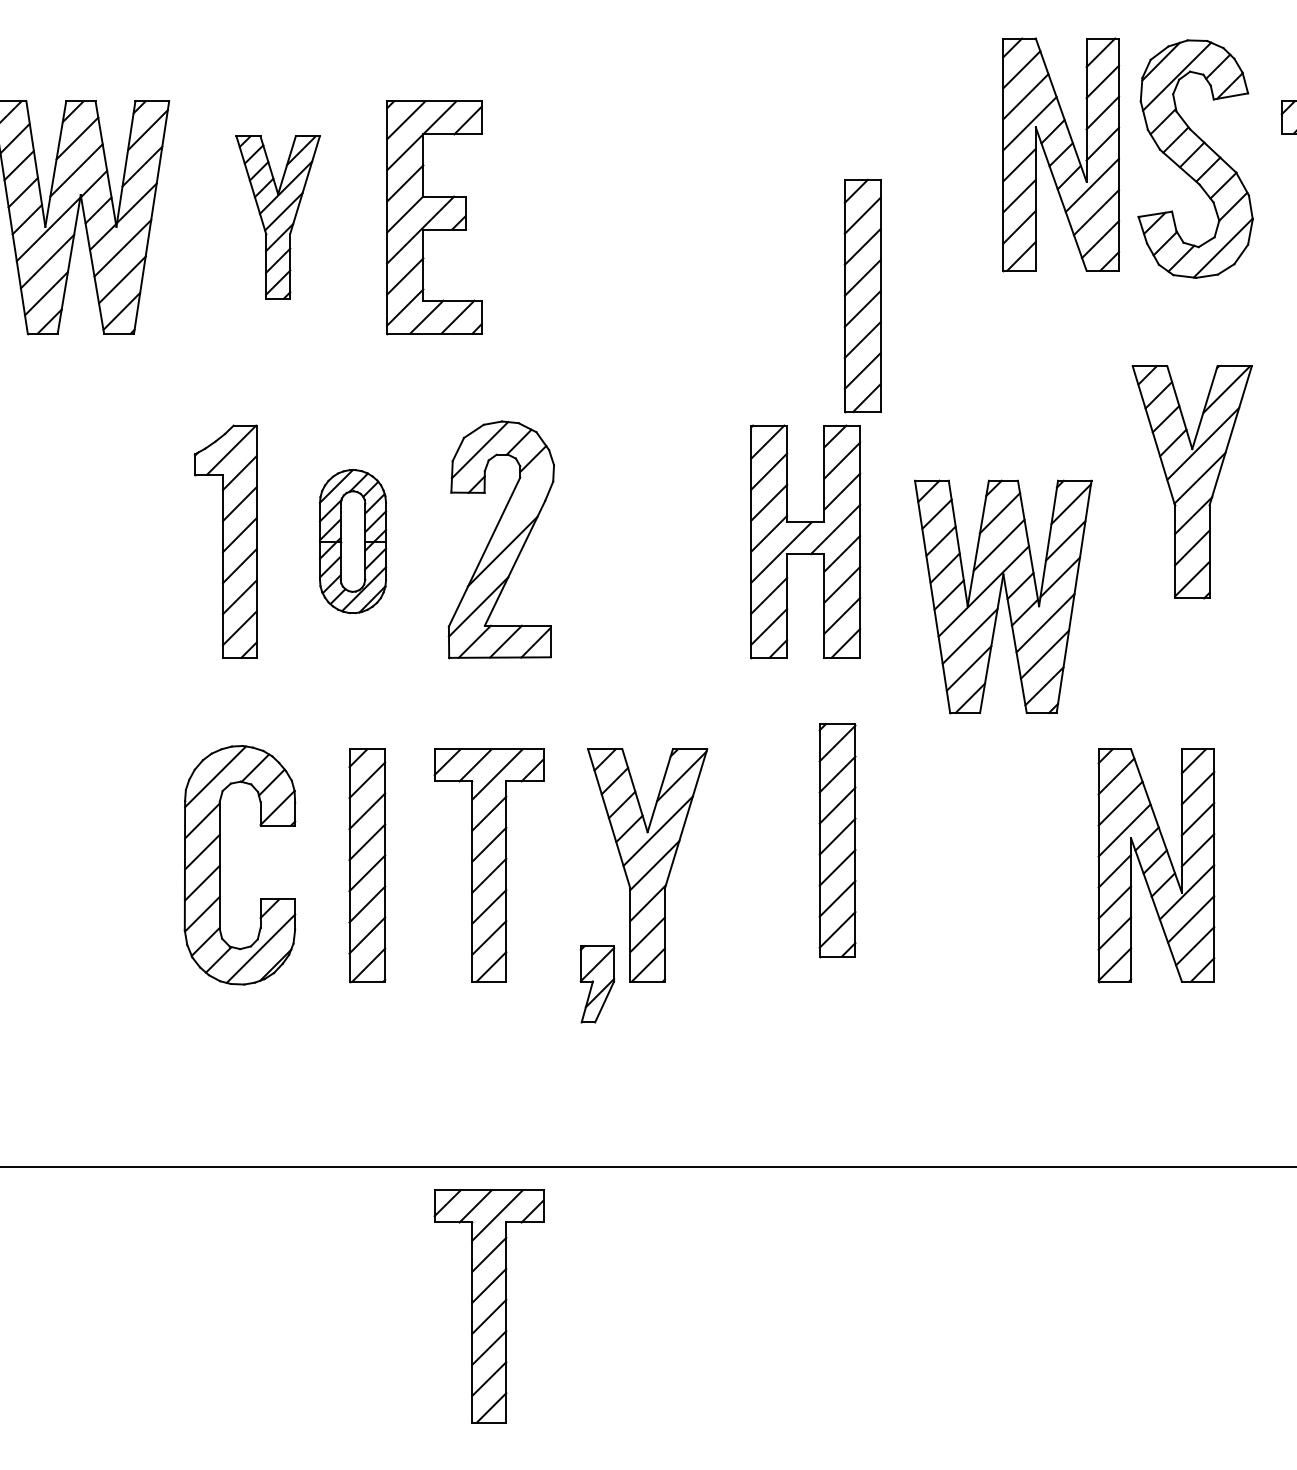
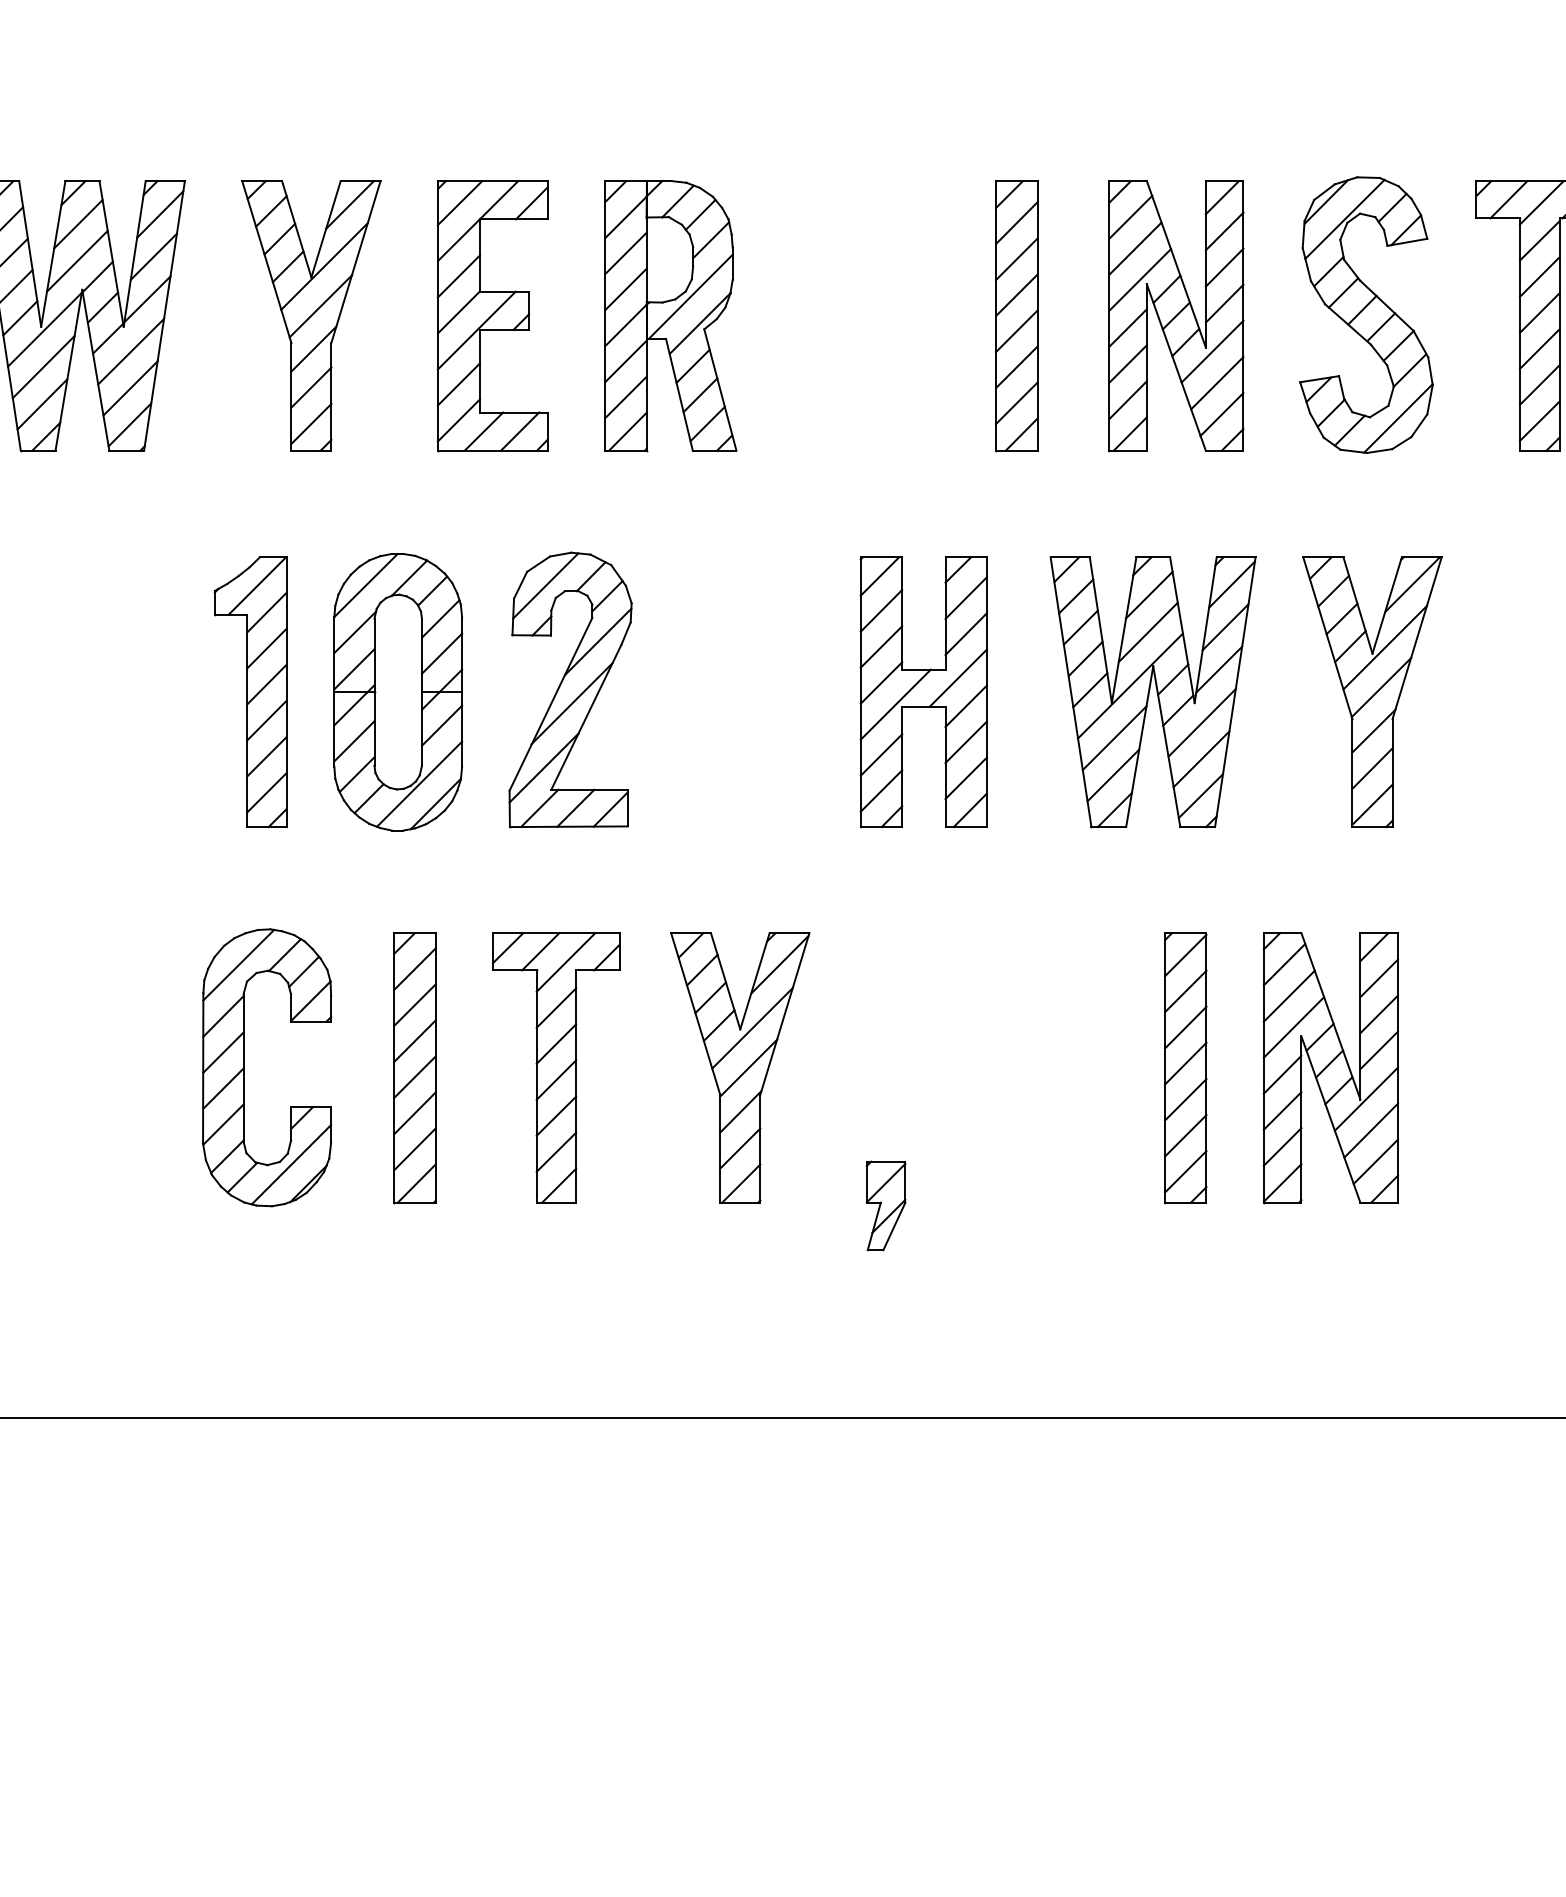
part: (1061, 155) -> (1176, 316), moved
part: (1195, 158) -> (1366, 314), moved
part: (278, 217) -> (311, 315), size x1.43
part: (587, 218) -> (670, 316), added
part: (862, 296) -> (1016, 316), moved
part: (1192, 482) -> (1372, 692), moved
line: (525, 498) -> (598, 641), added
part: (353, 541) -> (398, 691), size x1.67
part: (1002, 597) -> (1152, 692), moved
part: (837, 840) -> (1185, 1068), moved
part: (596, 983) -> (885, 1205), moved
part: (489, 1306) -> (556, 1579), removed

